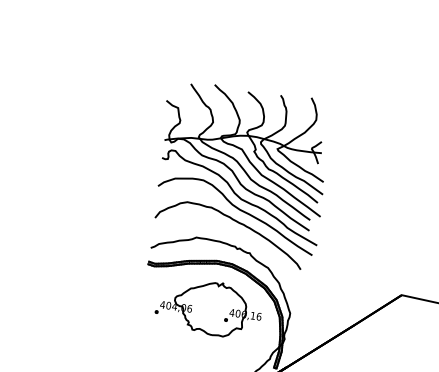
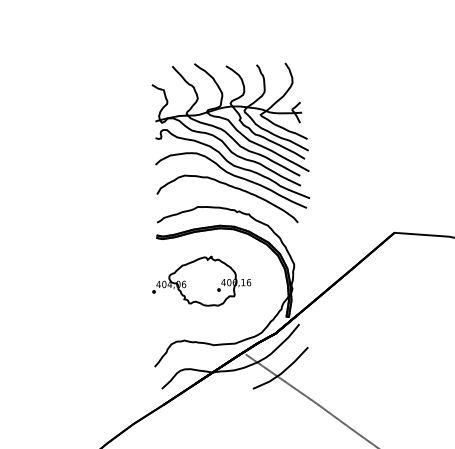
part: (208, 307) -> (201, 280), moved

